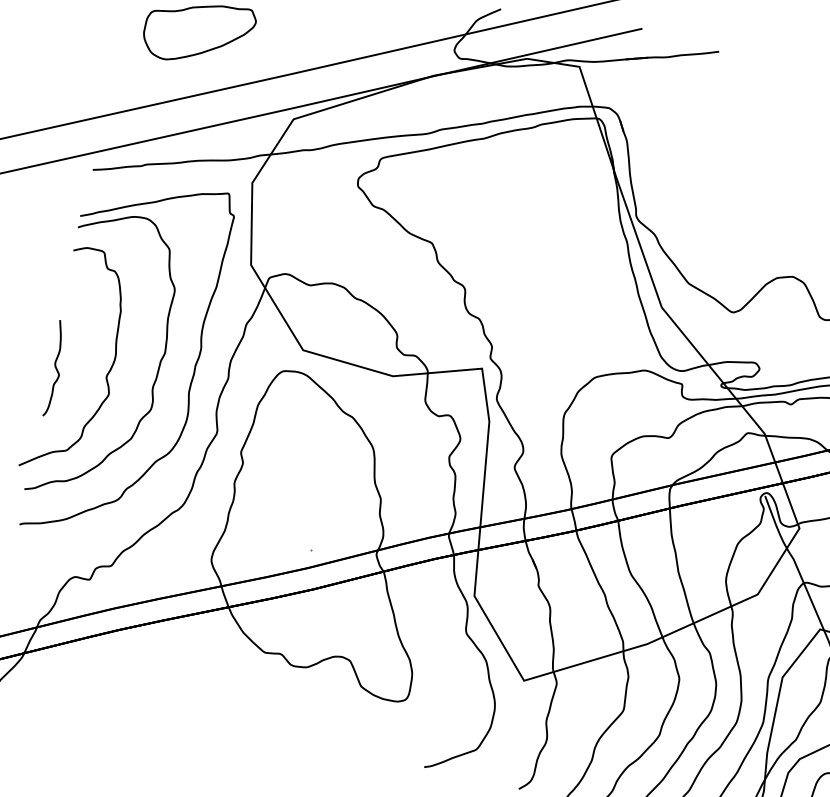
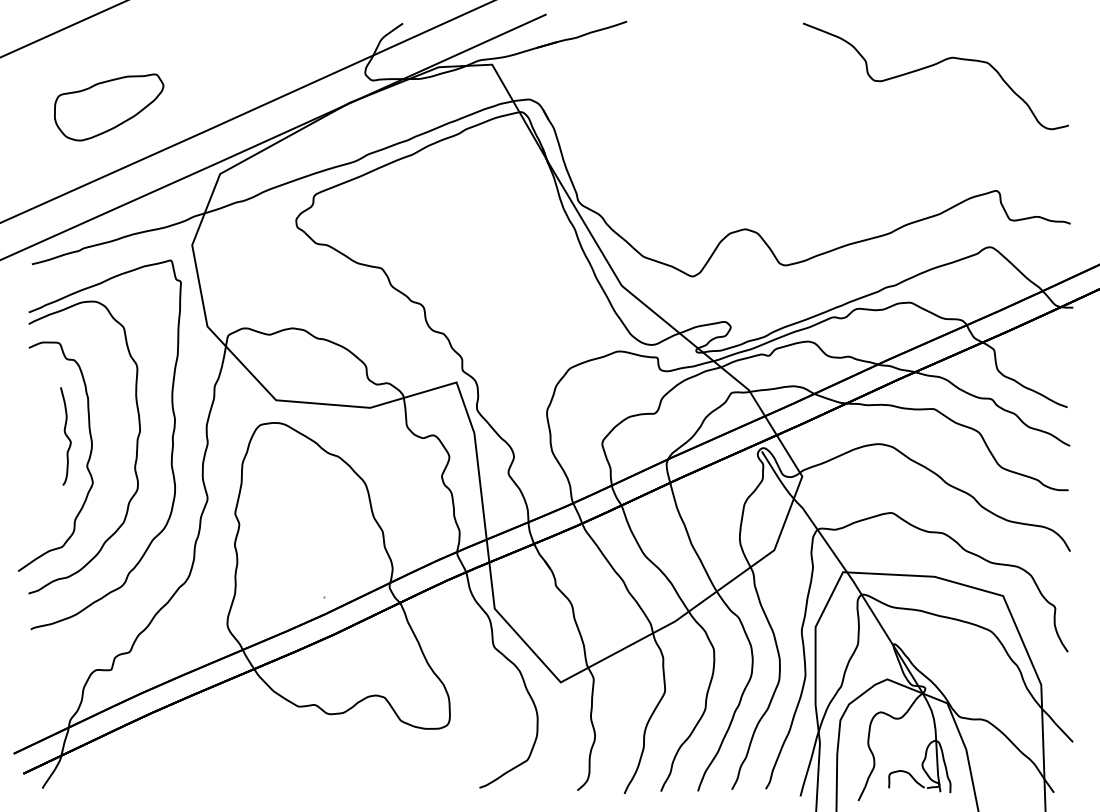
curve: (55, 367) -> (65, 435), moved

